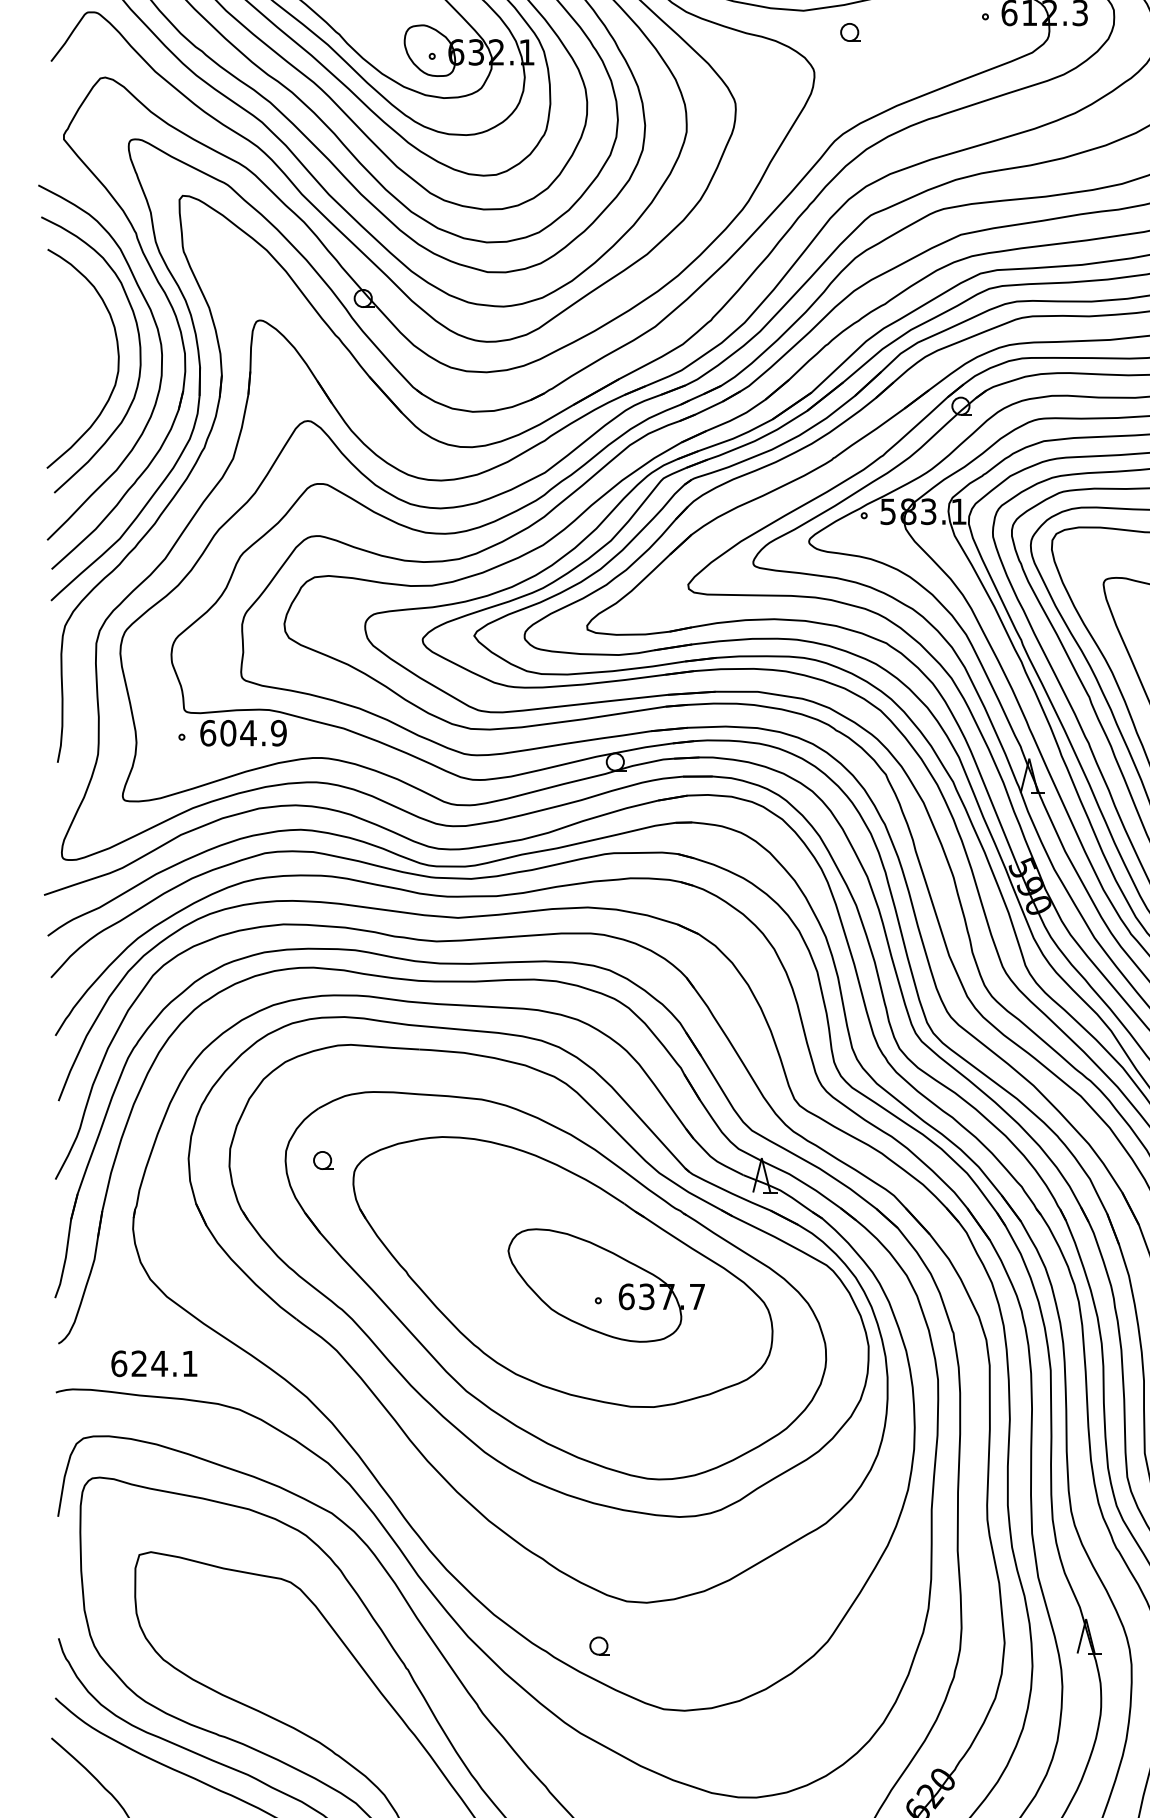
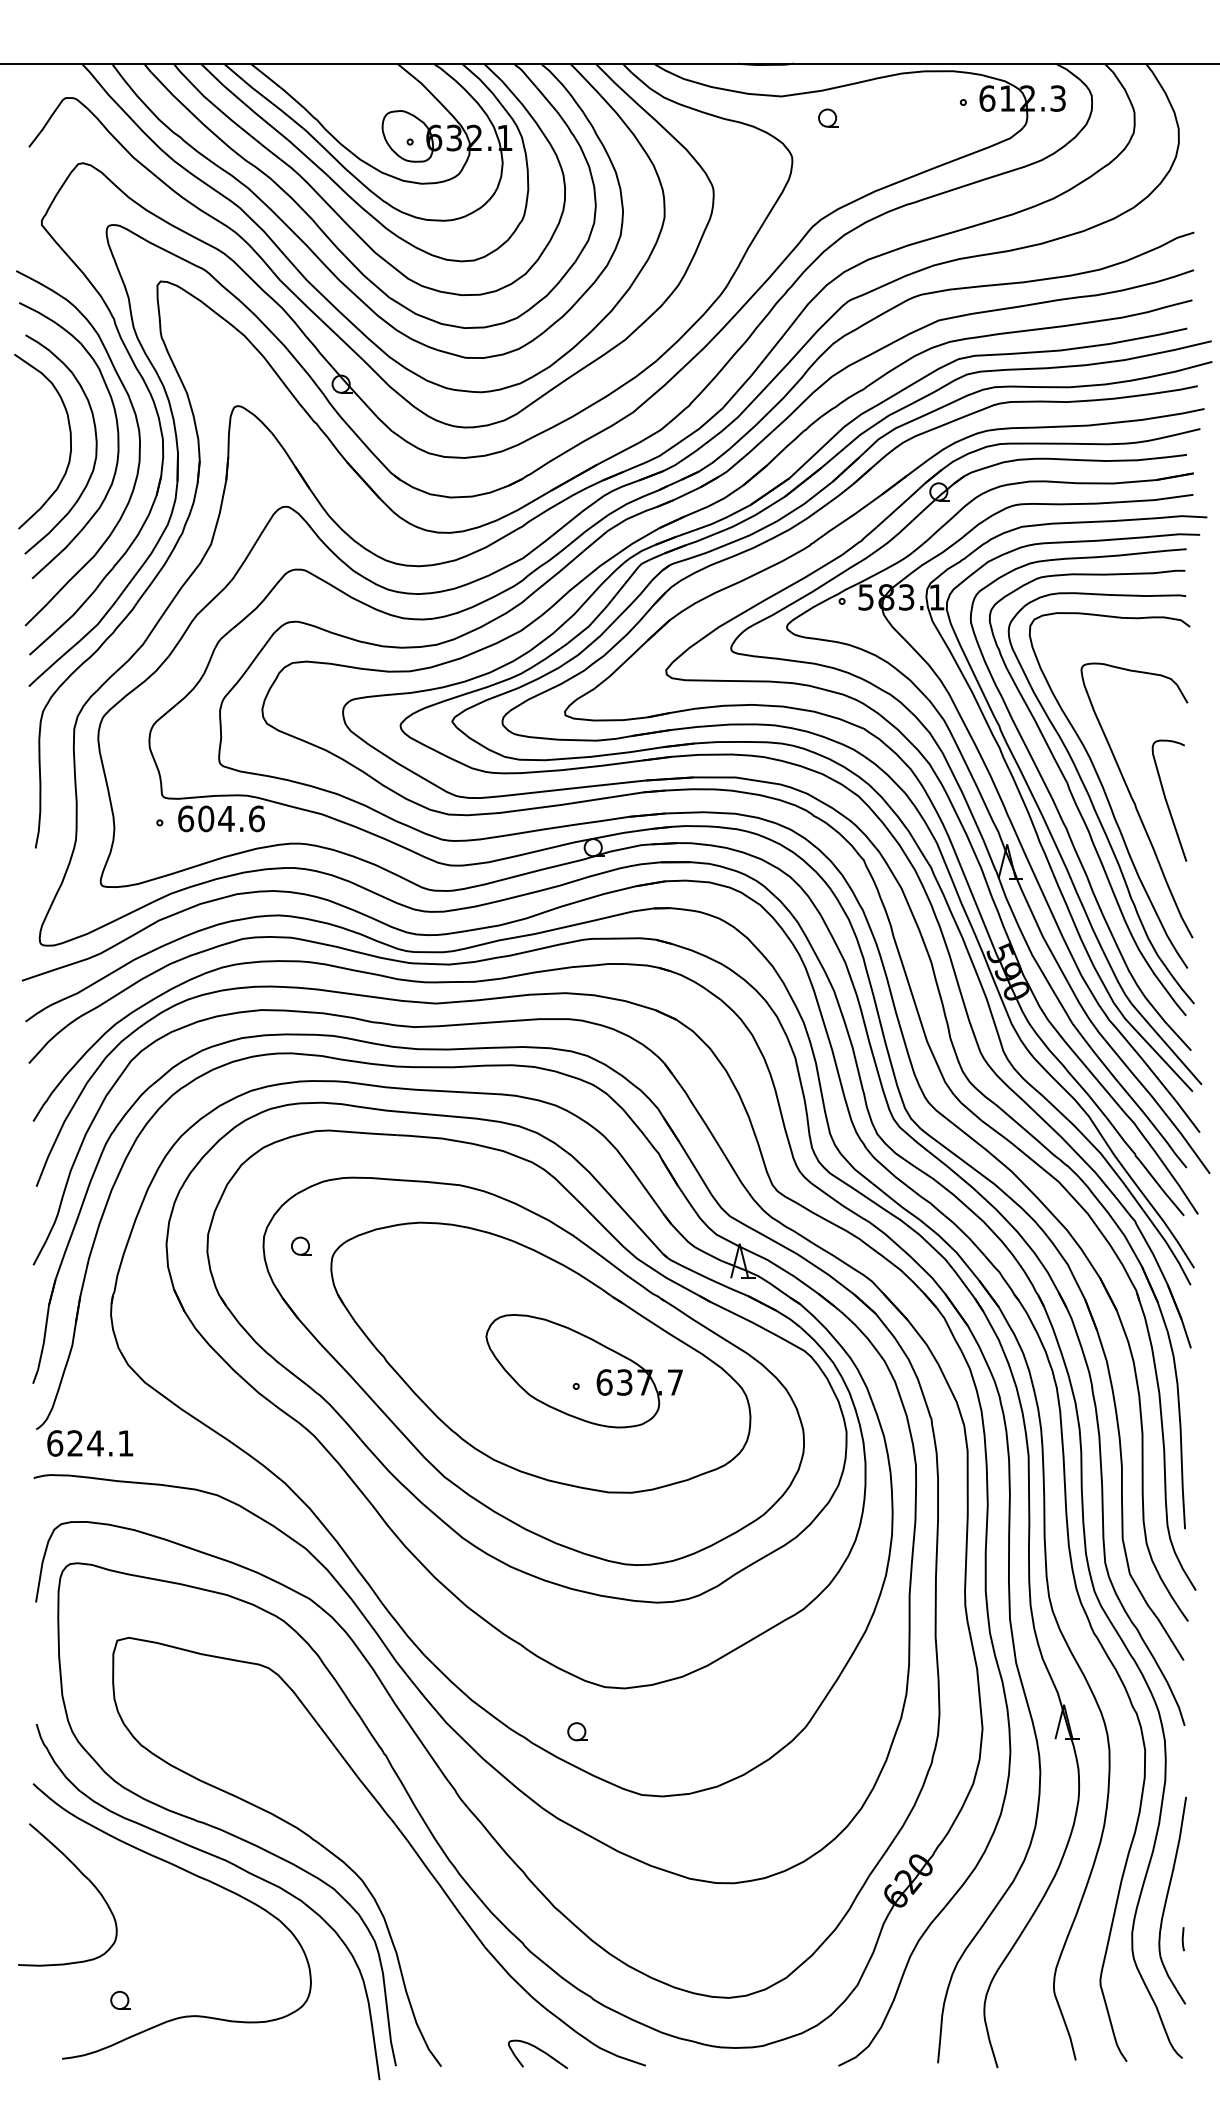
curve: (91, 349) -> (69, 435), added
text: (278, 732) -> (256, 818), 604.9 -> 604.6
text: (154, 1363) -> (90, 1443), moved

